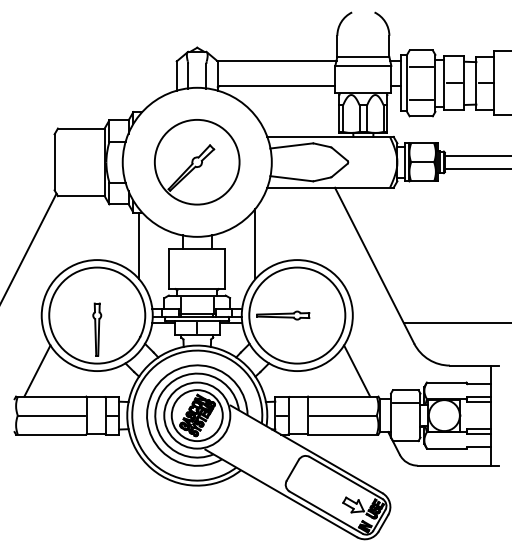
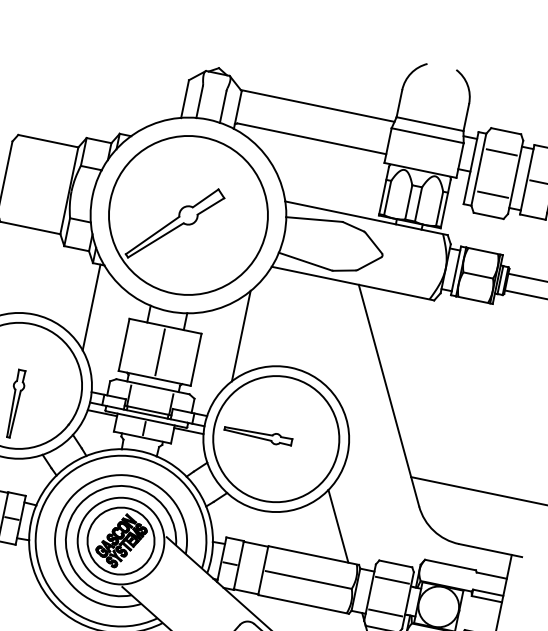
part: (196, 161) -> (187, 214), size x1.43
line: (197, 268) -> (160, 352), added
line: (405, 428) -> (385, 613), added

